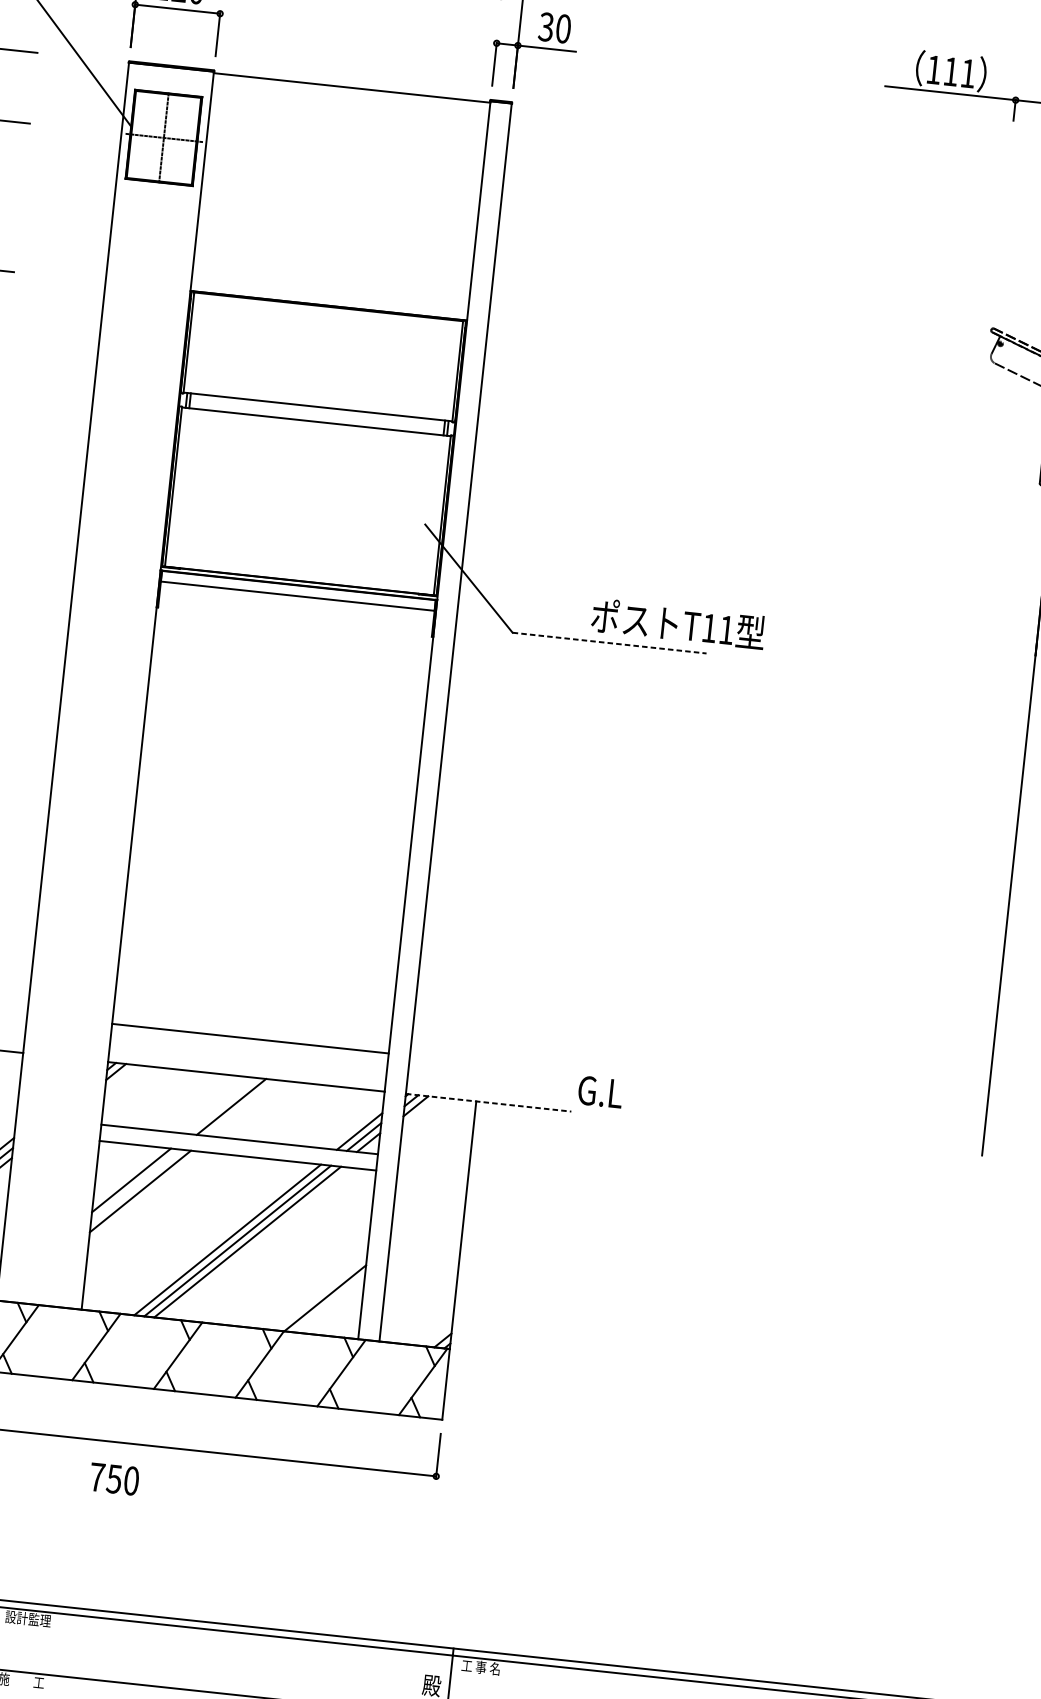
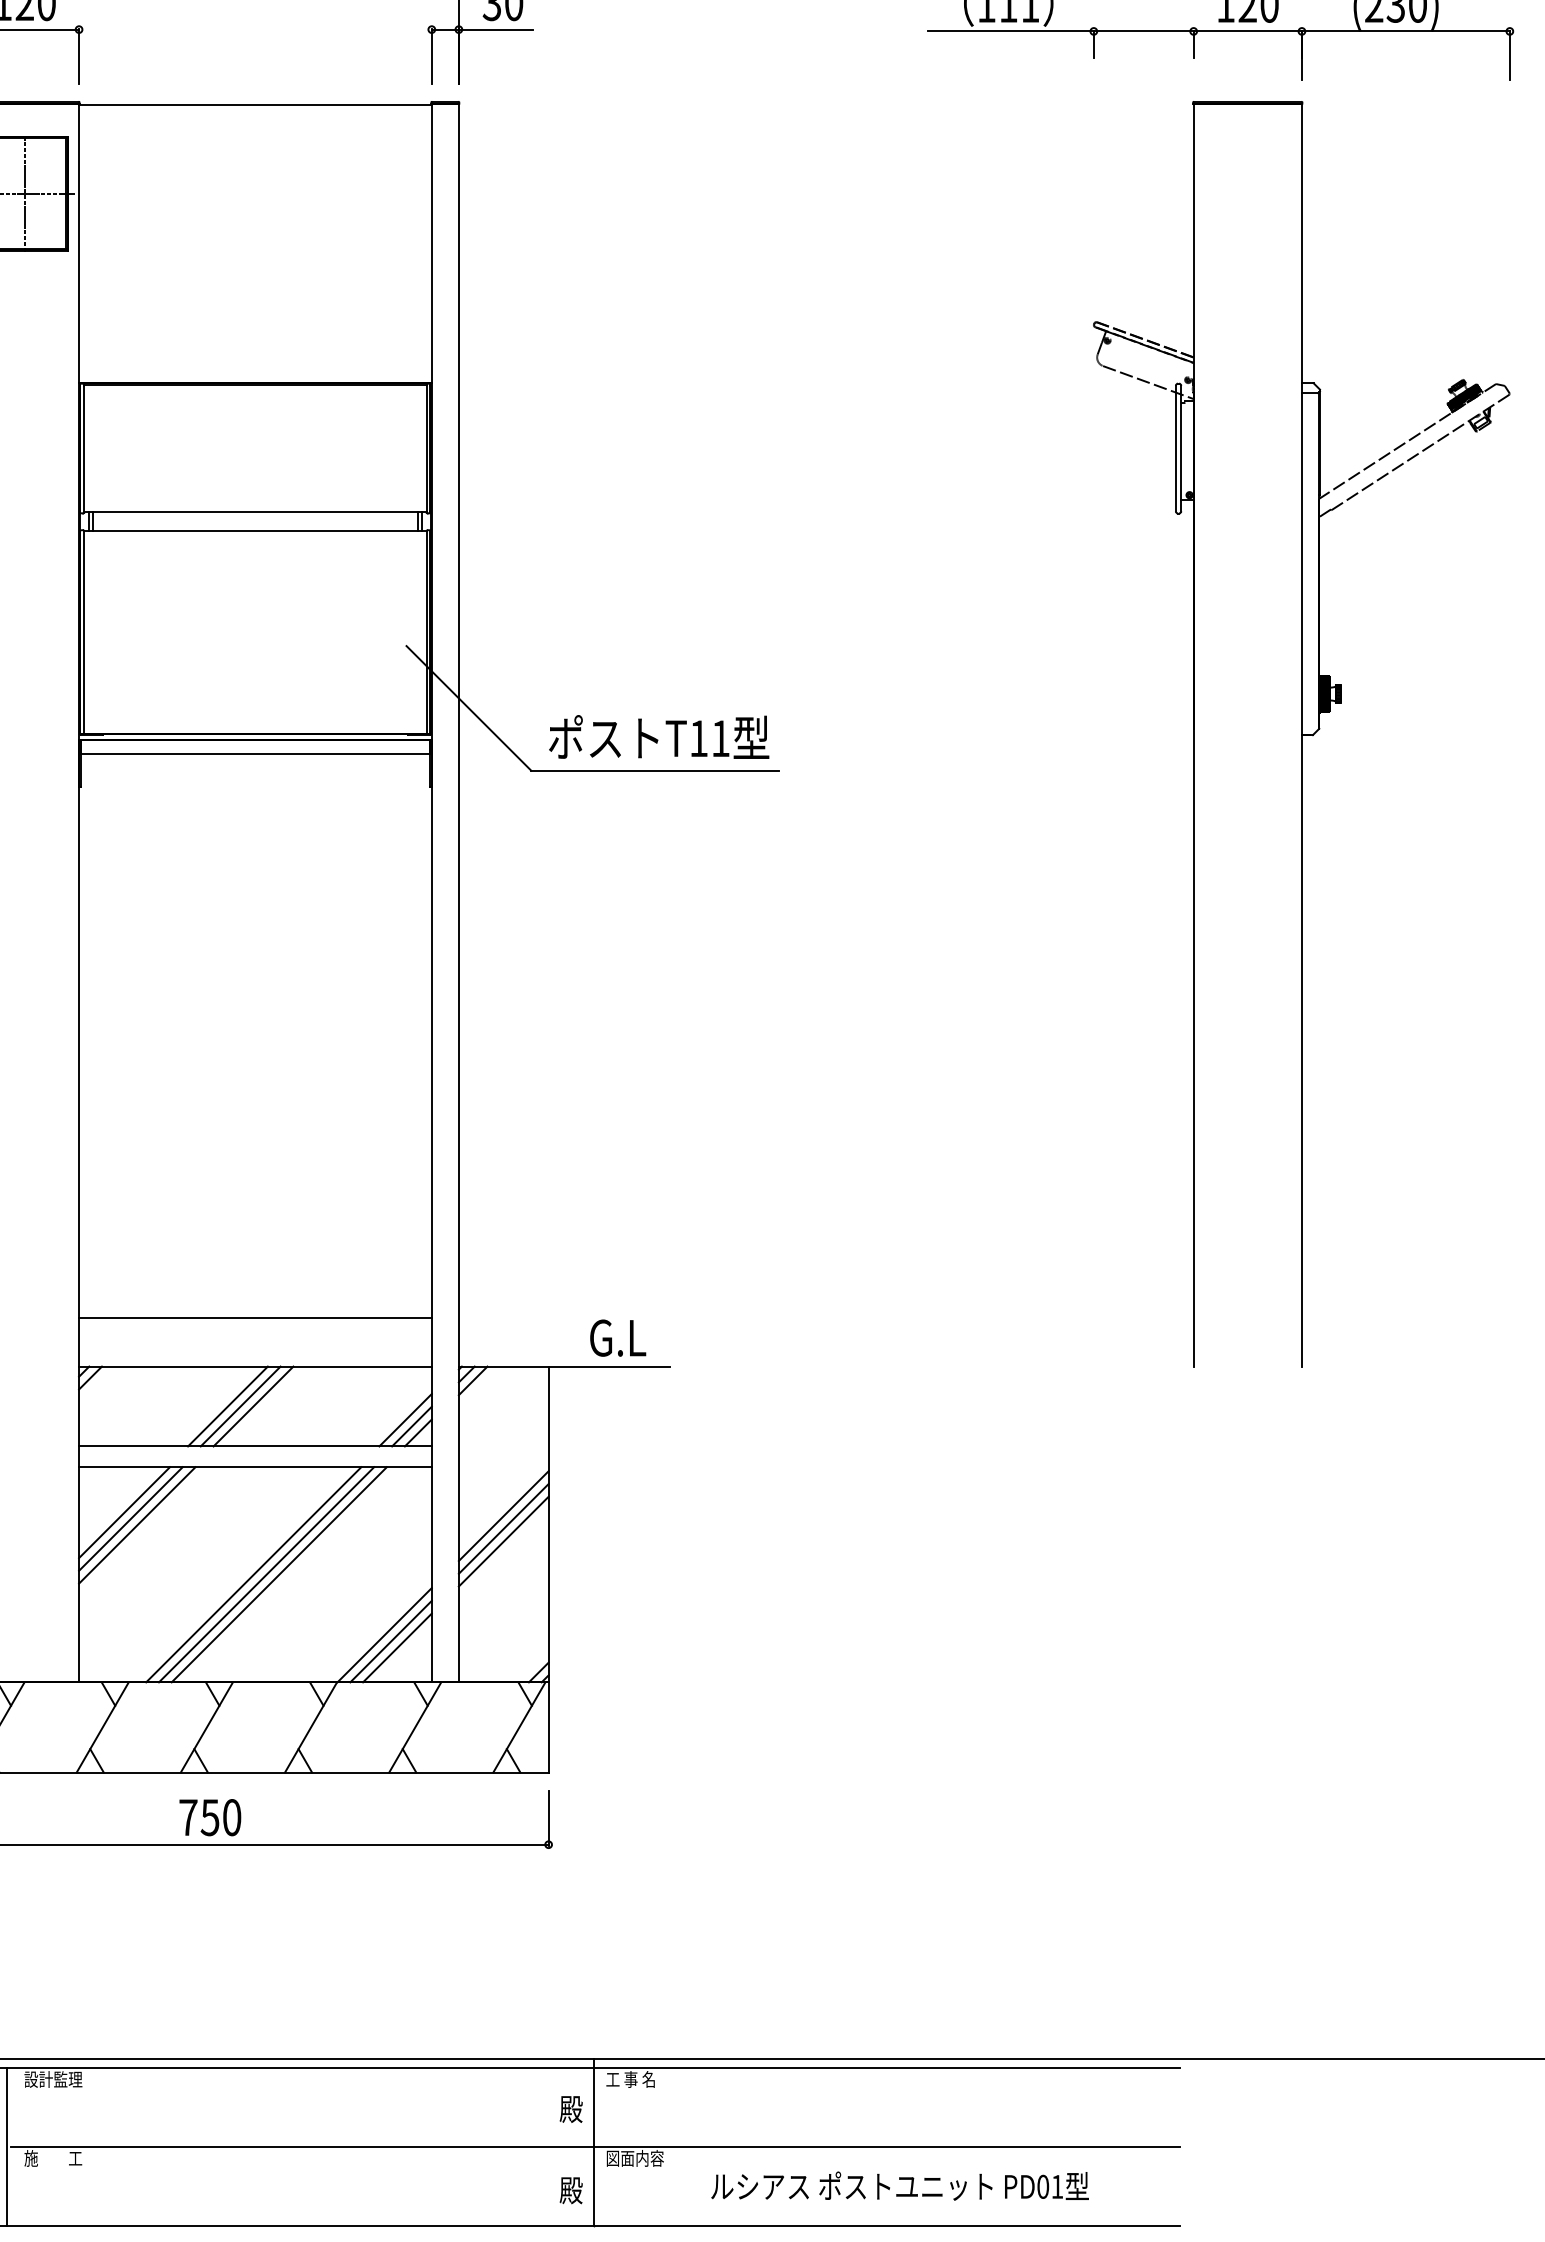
text: (678, 623) -> (659, 736), moved
line: (609, 642) -> (654, 770), dashed -> solid
text: (600, 1091) -> (618, 1337), moved
line: (488, 1102) -> (564, 1366), dashed -> solid
line: (221, 1105) -> (227, 1406), added
line: (241, 1107) -> (253, 1406), added
line: (135, 1185) -> (130, 1518), added
line: (428, 1215) -> (503, 1516), added
line: (427, 1224) -> (503, 1528), added
line: (426, 1234) -> (503, 1541), added
line: (329, 1303) -> (390, 1641), added
line: (334, 1309) -> (397, 1647), added
text: (114, 1479) -> (210, 1817), moved

